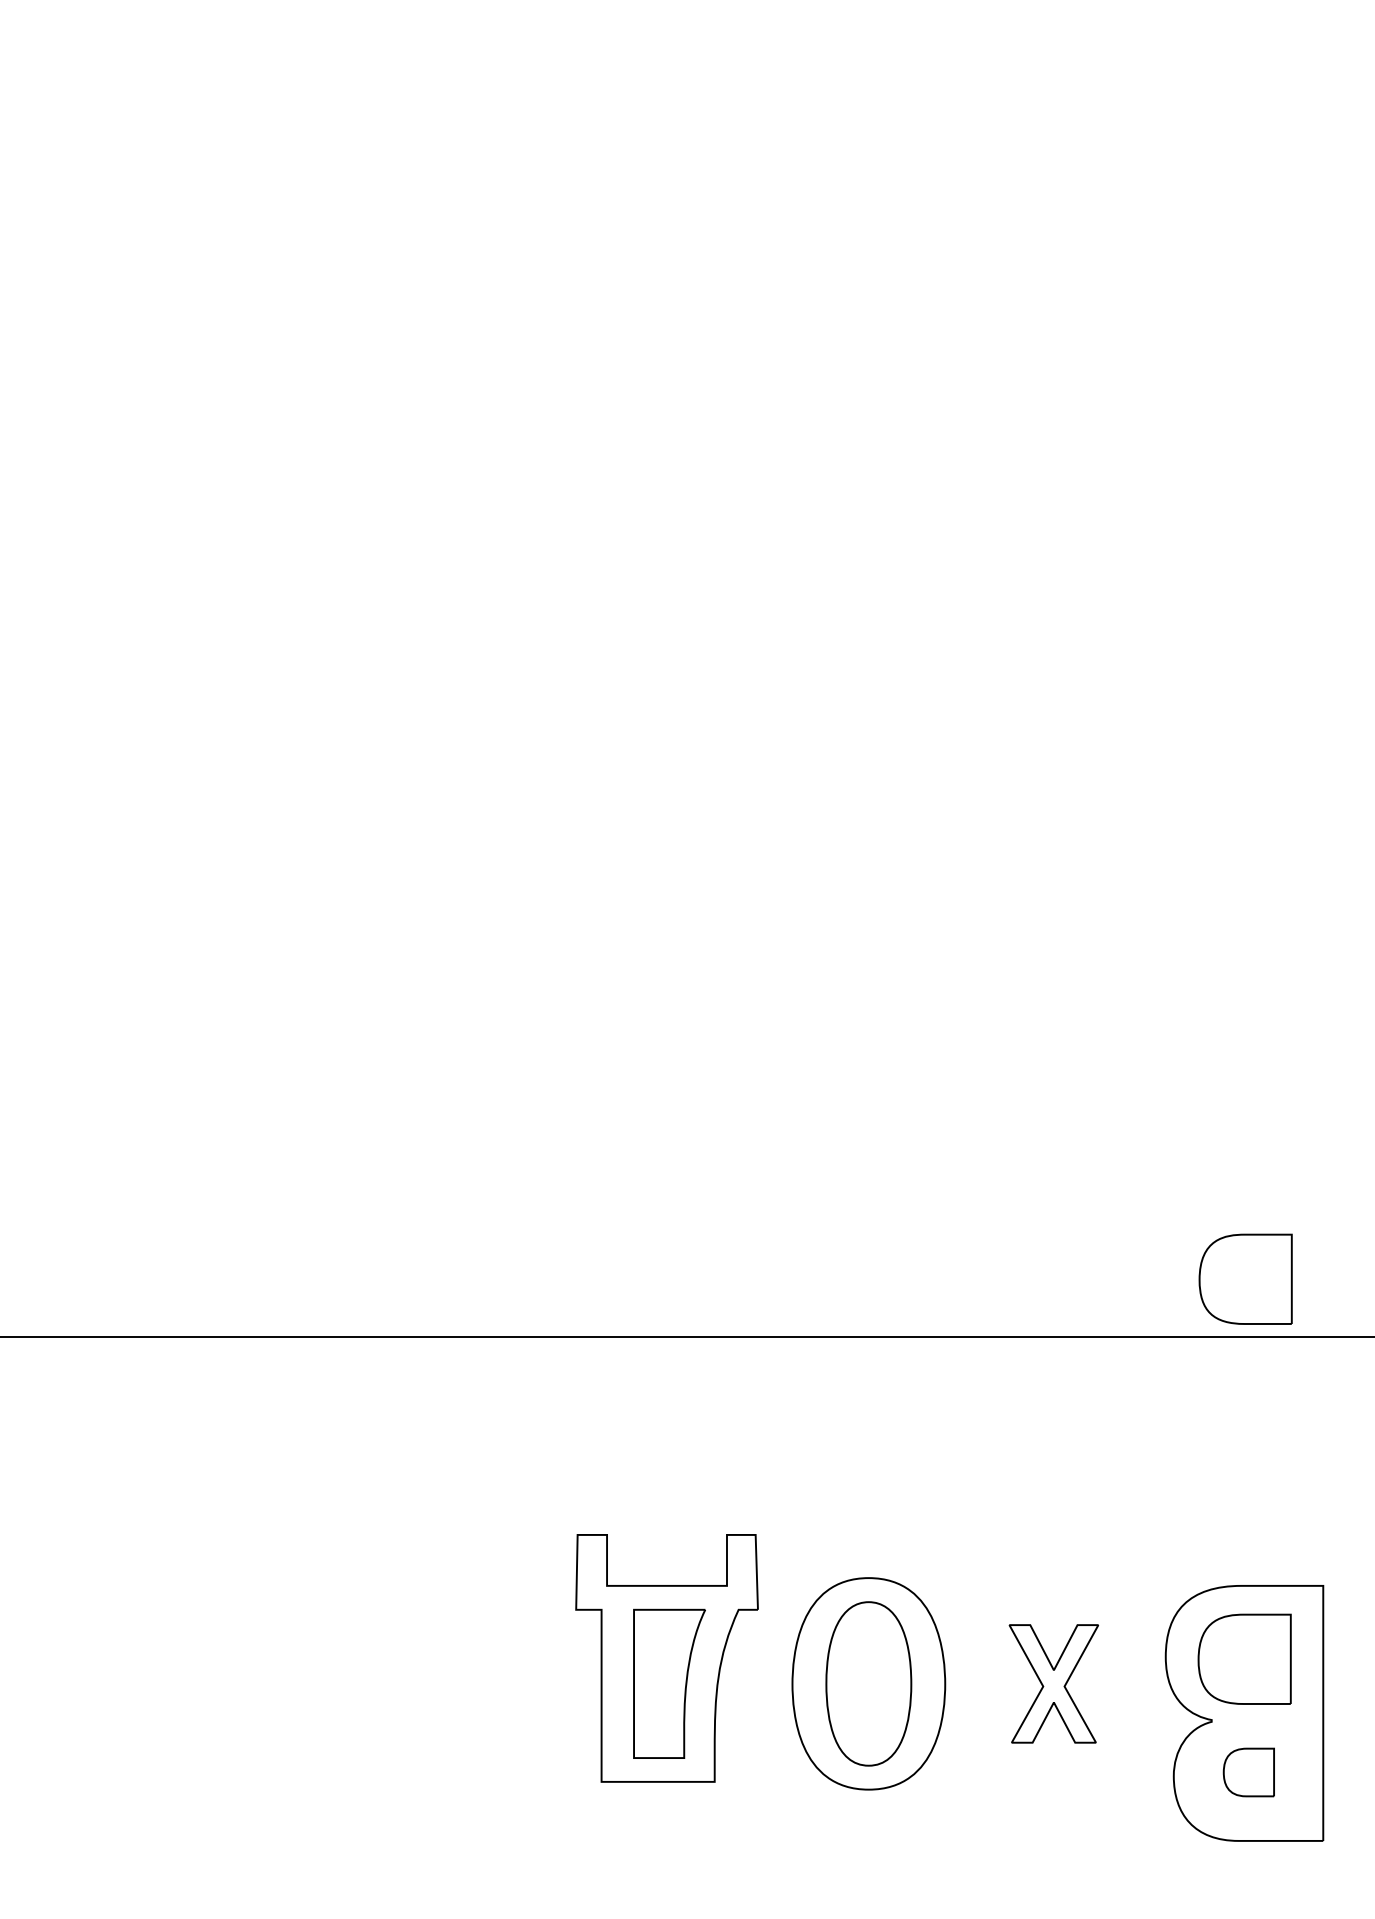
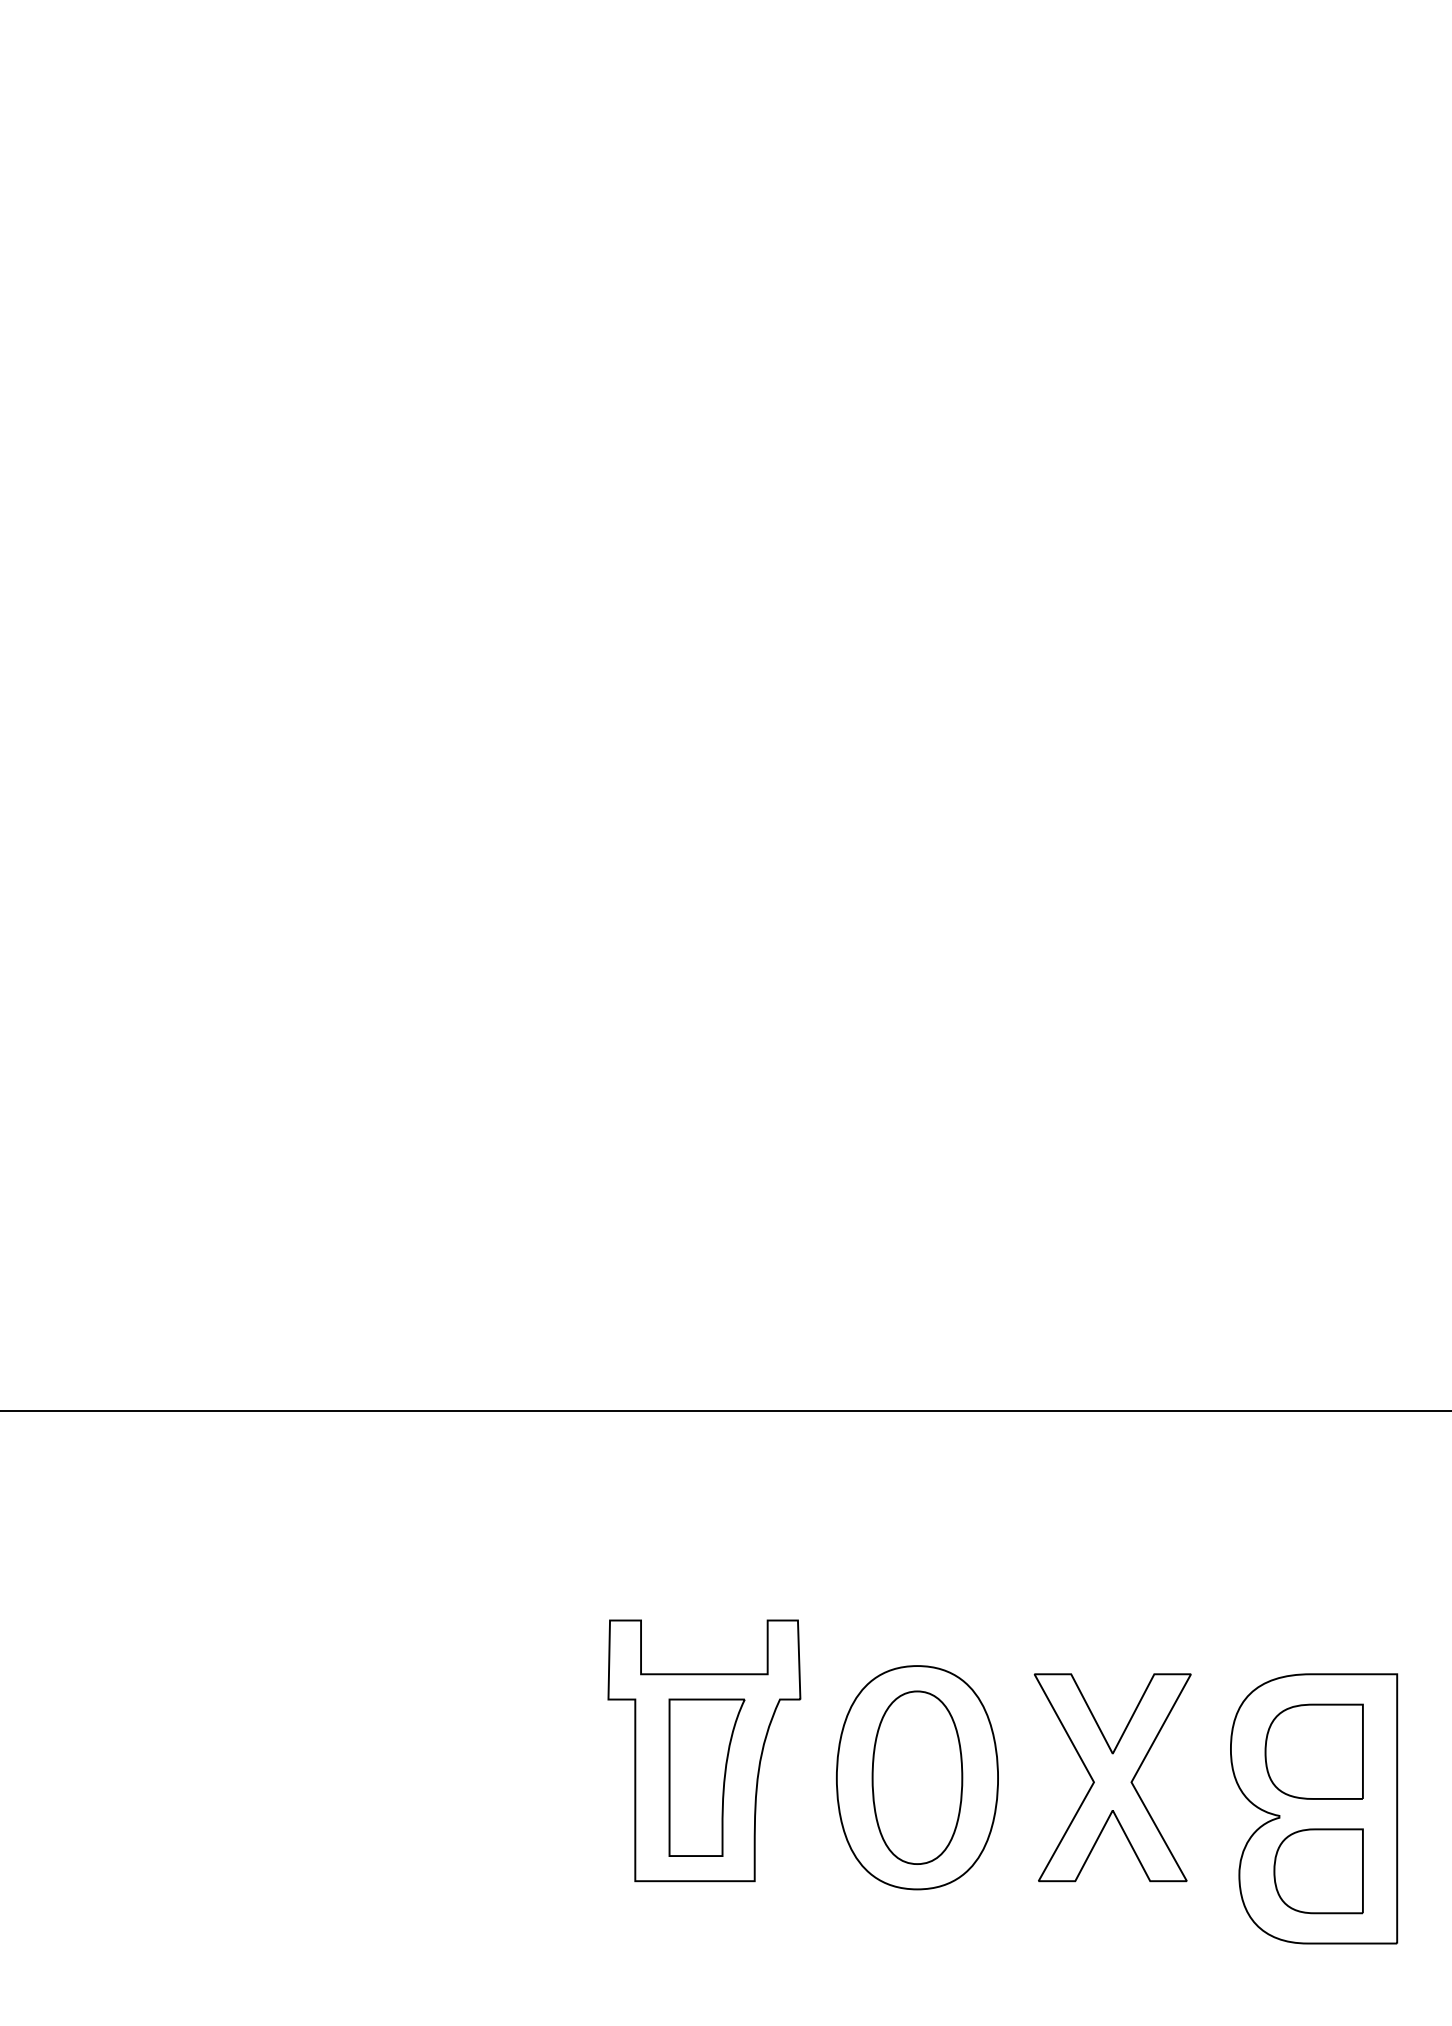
part: (1245, 1278) -> (1315, 1349), removed
part: (1053, 1683) -> (1112, 1777), size x1.67
part: (1248, 1772) -> (1318, 1871), size x1.67

